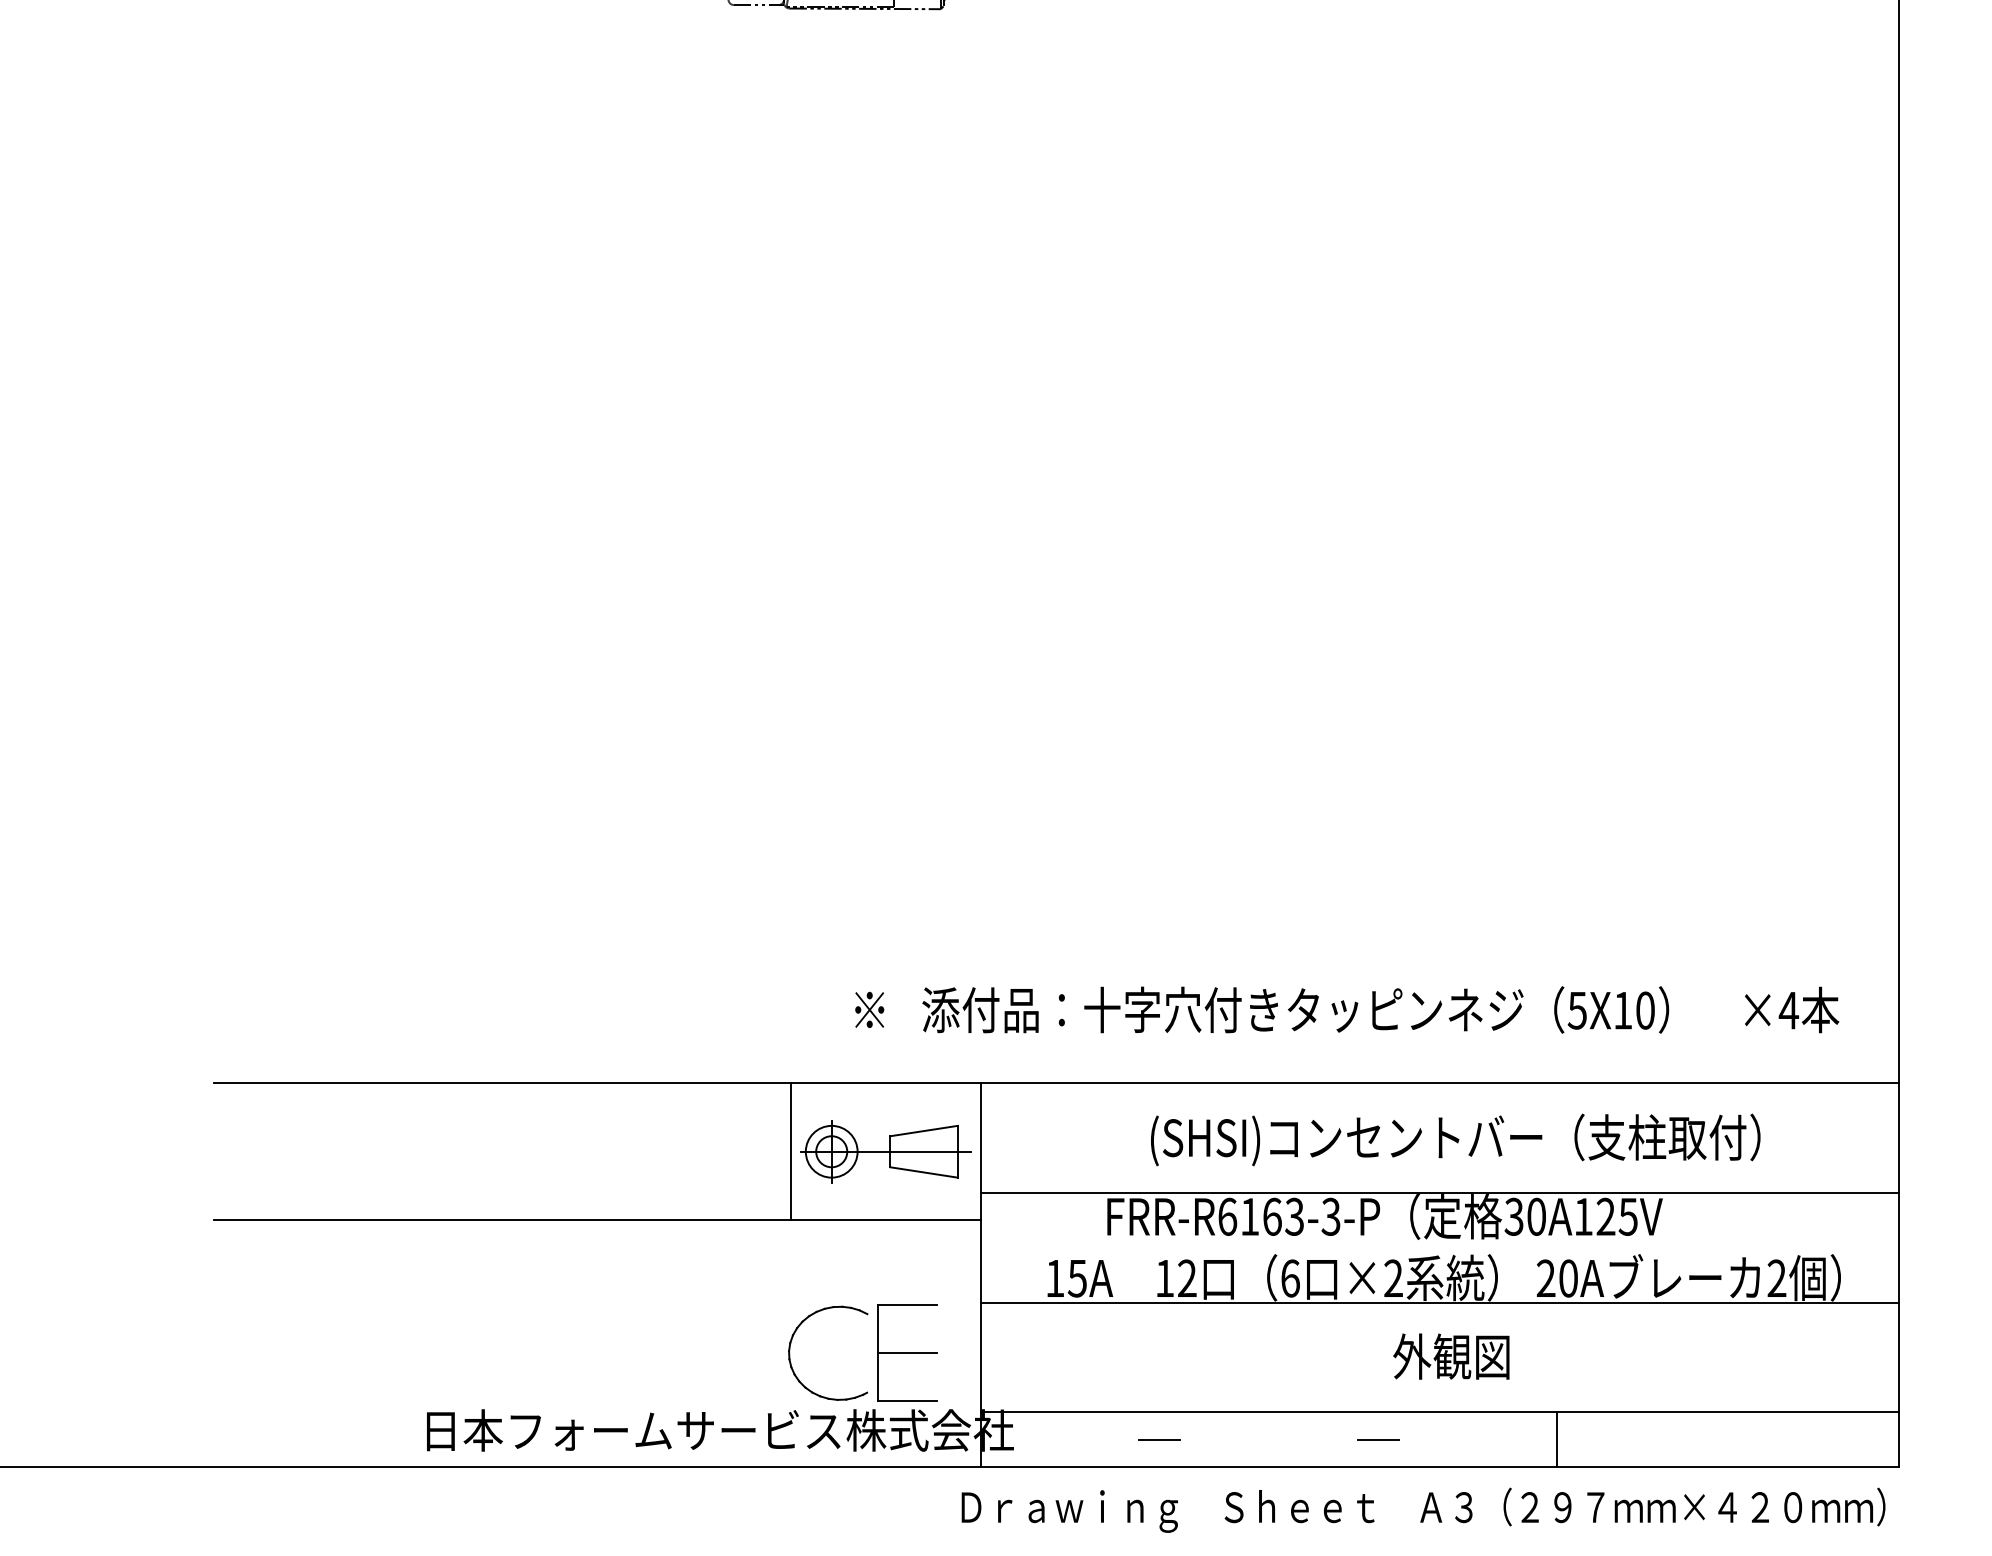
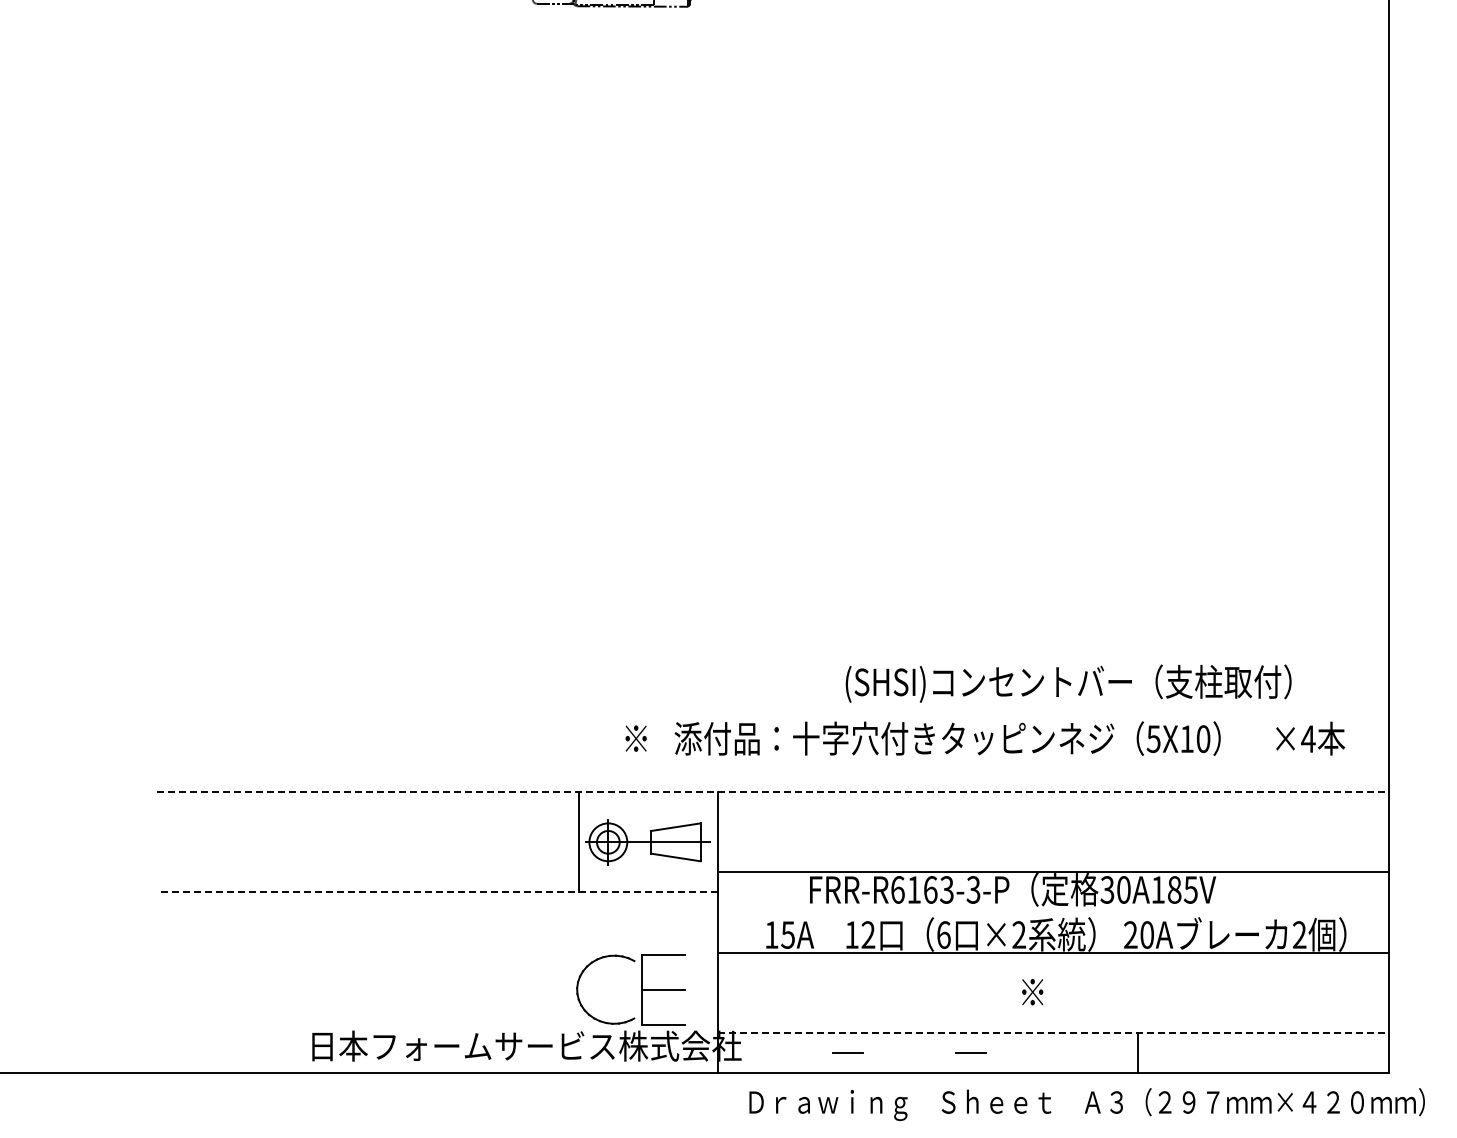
line: (1057, 1083) -> (773, 792), solid -> dashed
text: (1455, 1139) -> (1068, 683), moved
text: (1605, 1216) -> (1174, 889), 30A125V -> 30A185V
line: (598, 1220) -> (437, 892), solid -> dashed
text: (1451, 1355) -> (1061, 991), 外観図 -> ※
line: (1440, 1411) -> (1053, 1032), solid -> dashed
line: (1377, 1439) -> (970, 1052), moved
text: (1422, 1510) -> (1086, 1104), moved

